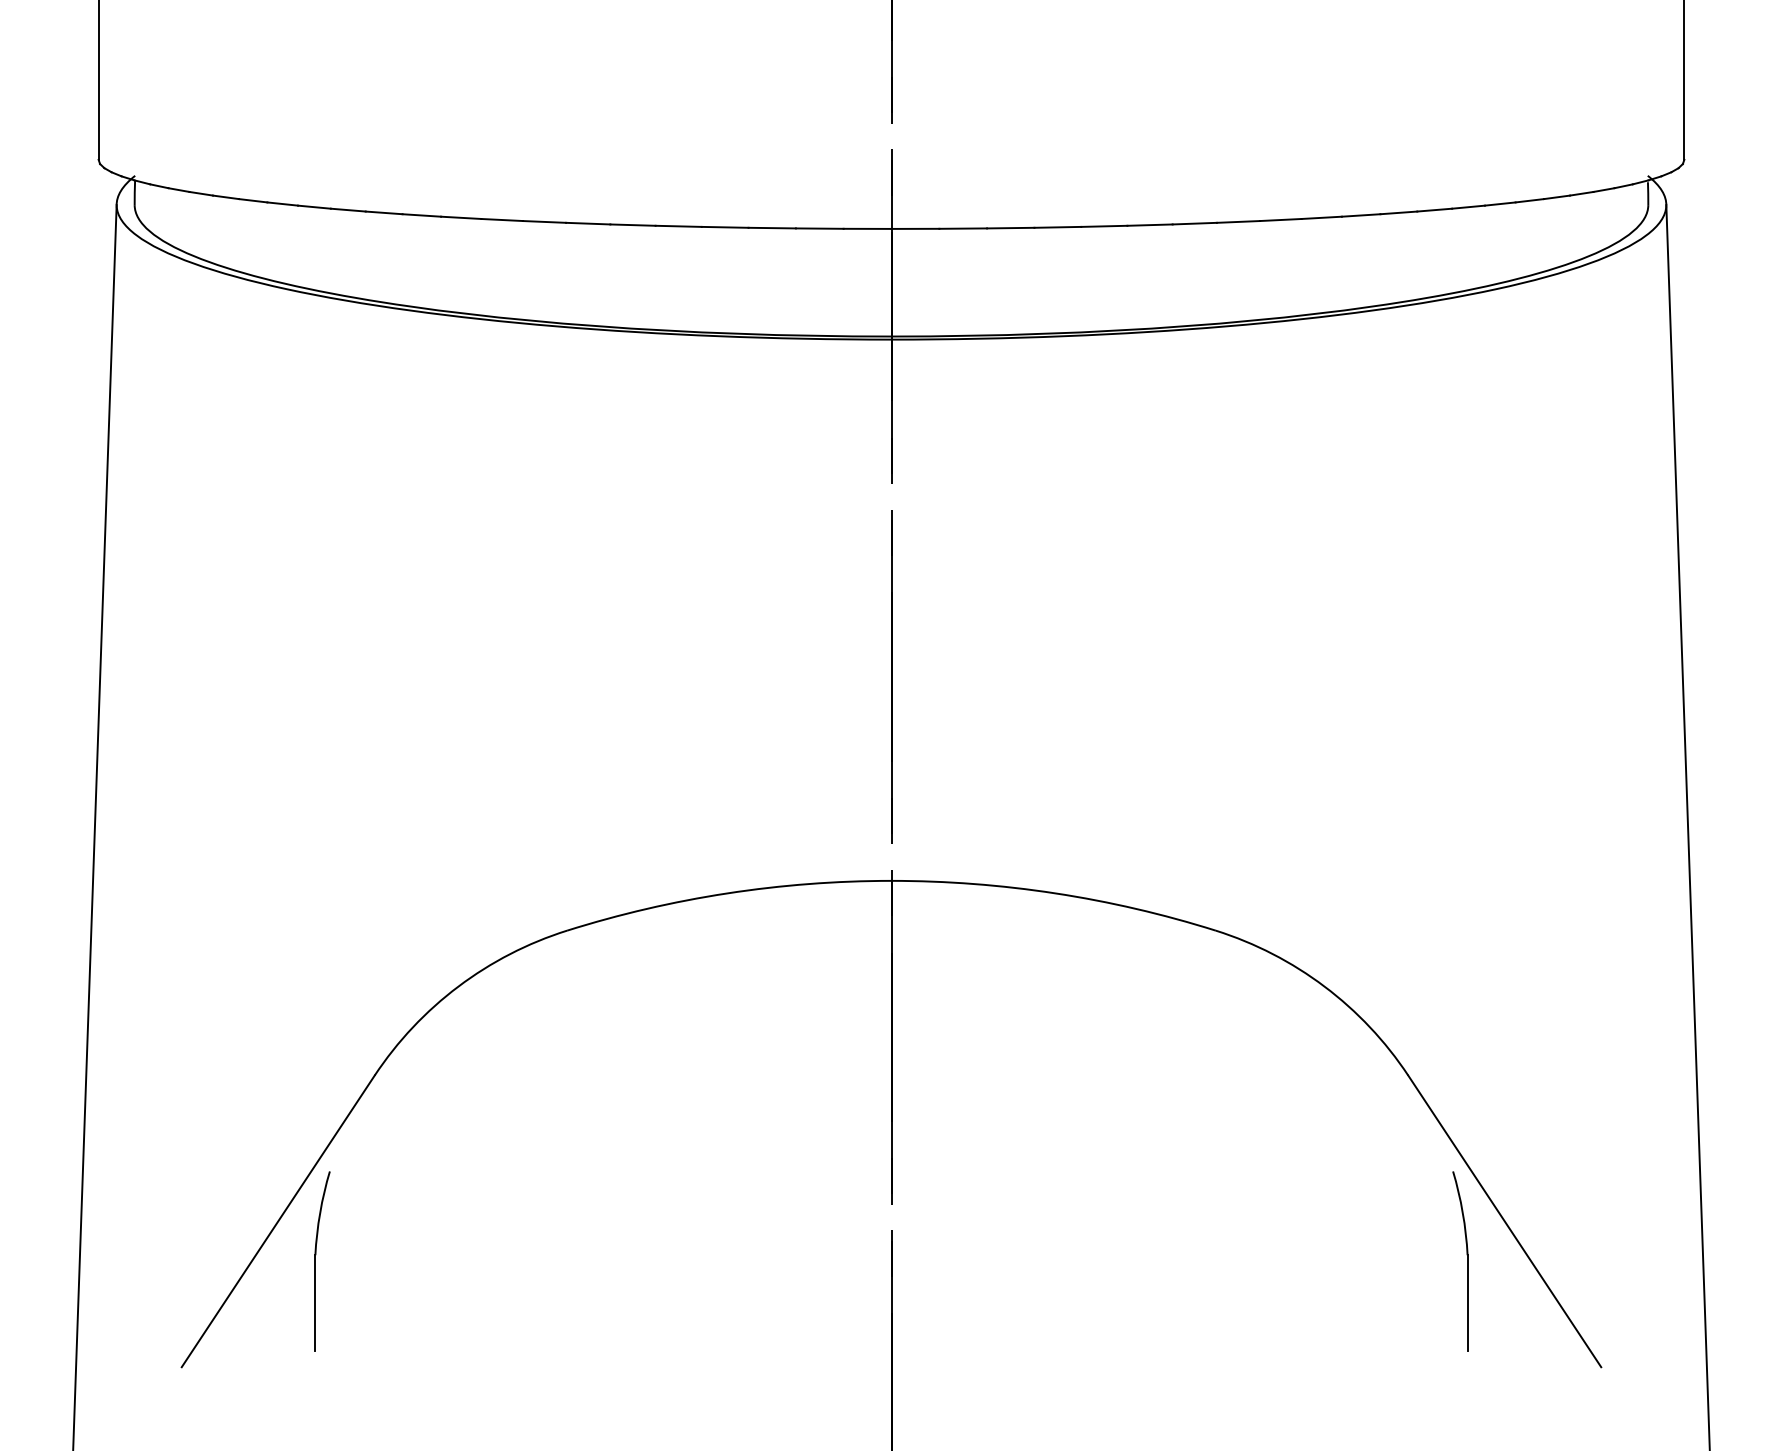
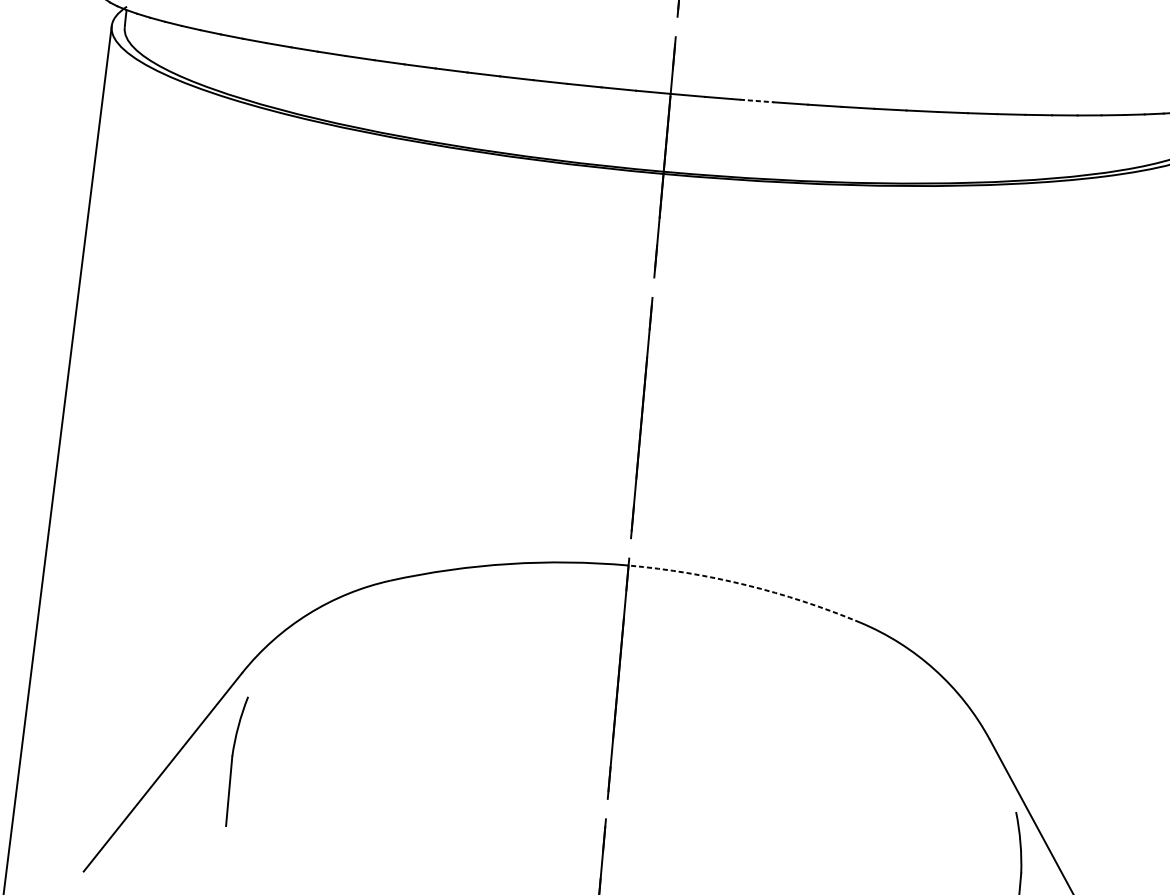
line: (1010, 228) -> (756, 101), solid -> dashed
arc: (1055, 893) -> (746, 585), solid -> dashed
part: (315, 1261) -> (231, 761), moved

